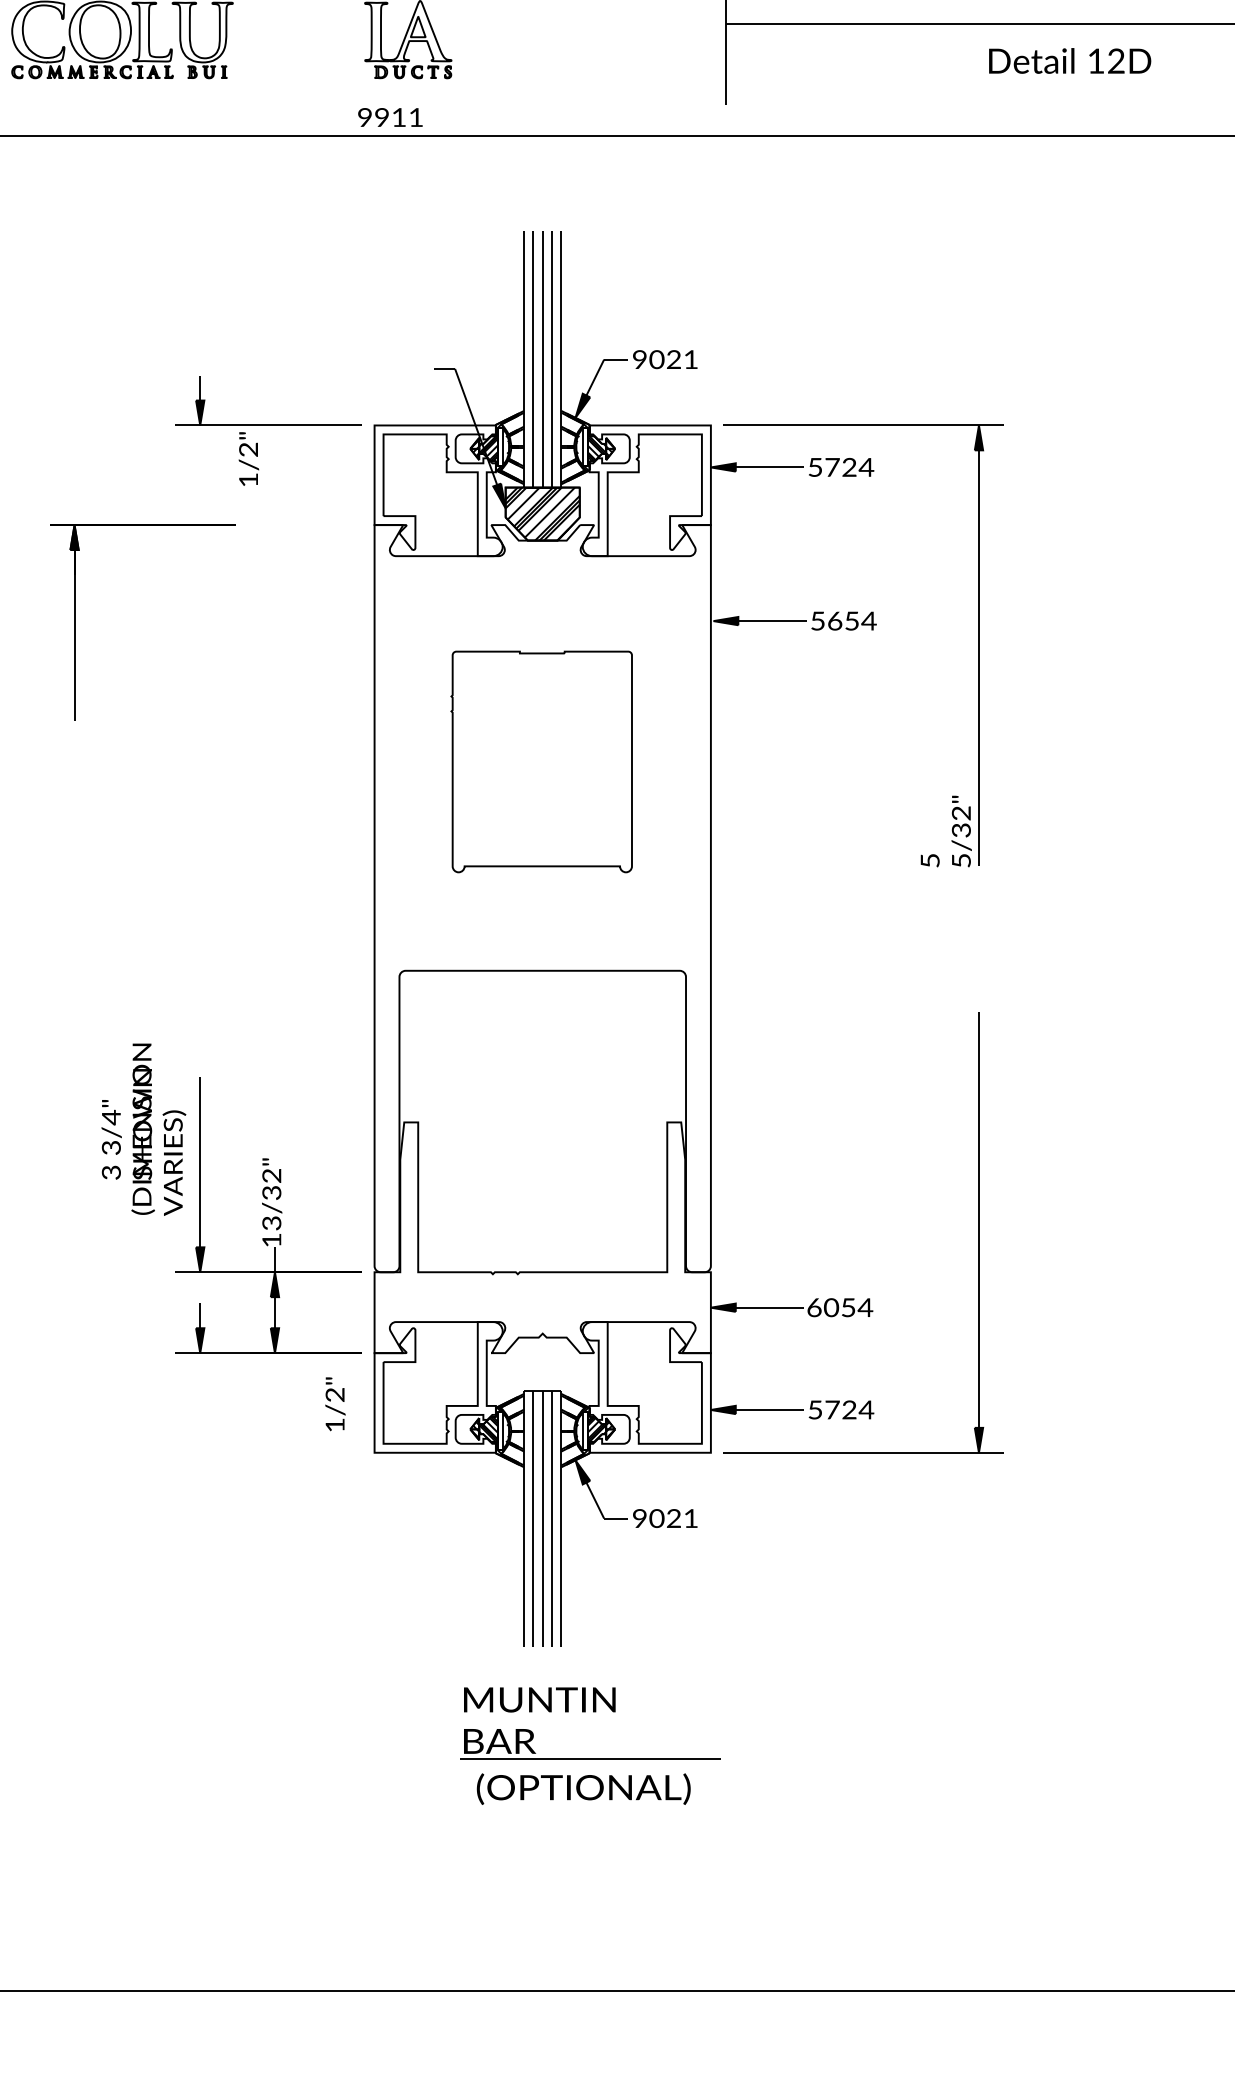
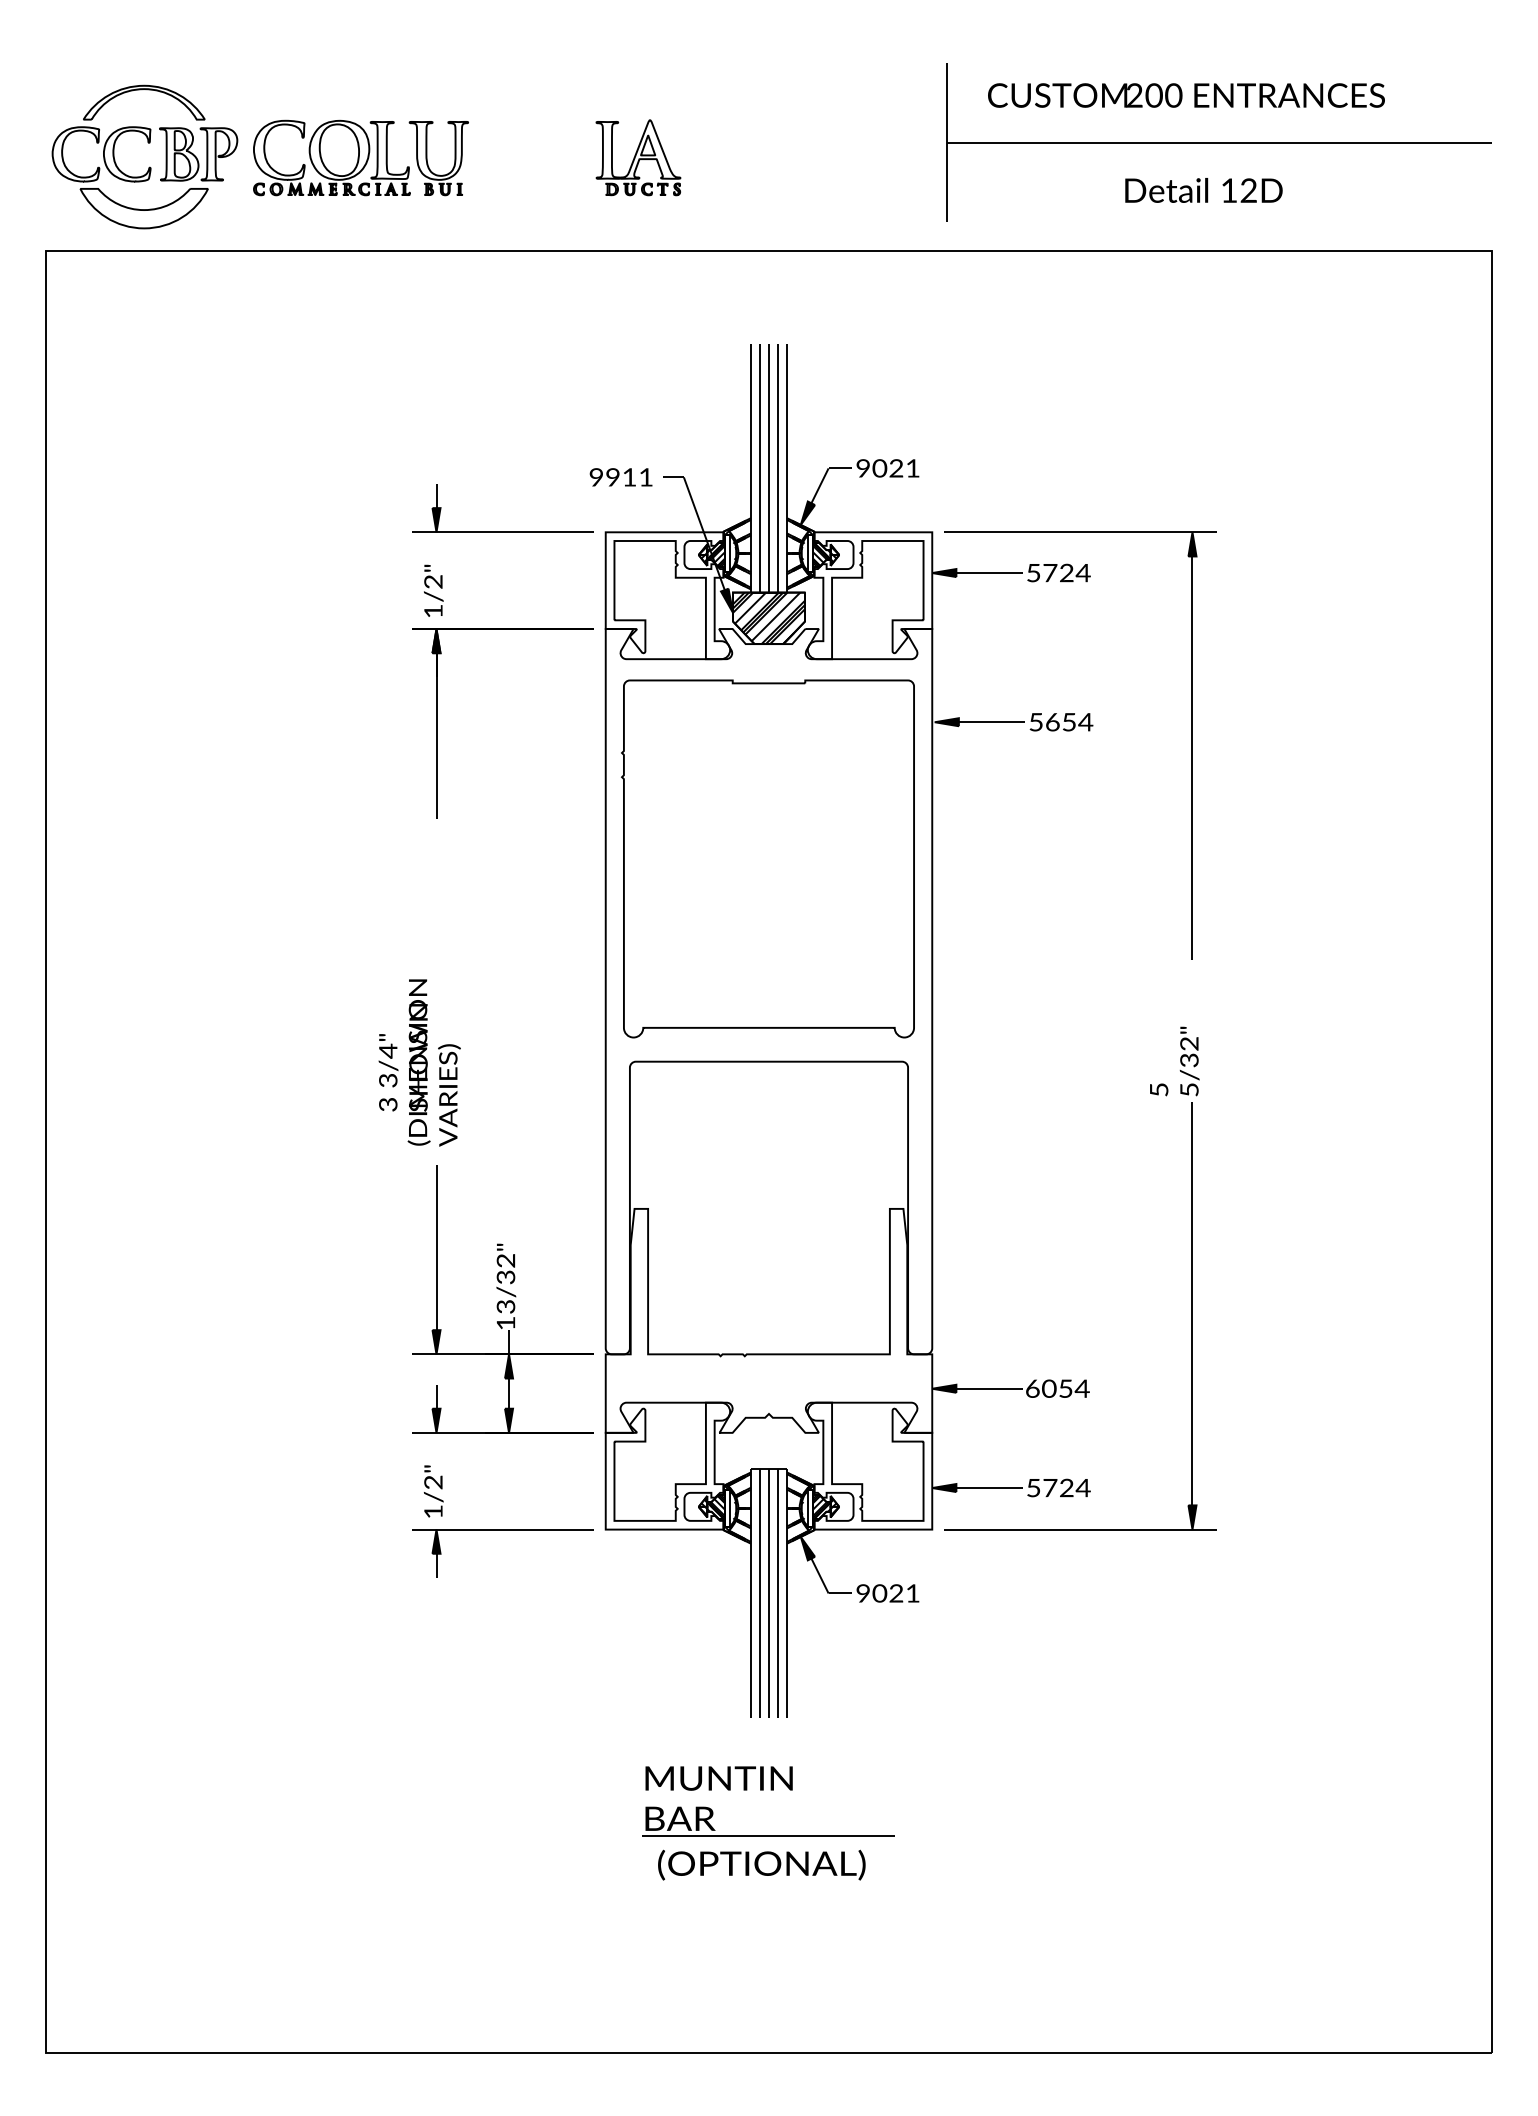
text: (1069, 61) -> (1203, 190), moved
text: (389, 117) -> (620, 477), moved
text: (248, 458) -> (433, 590), moved
part: (75, 622) -> (437, 723), moved
part: (541, 761) -> (767, 858), size x1.67
text: (946, 831) -> (1174, 1061), moved
text: (143, 1129) -> (419, 1062), moved
text: (335, 1404) -> (433, 1491), moved
part: (268, 1453) -> (502, 1530), added
part: (590, 1758) -> (768, 1835), moved

